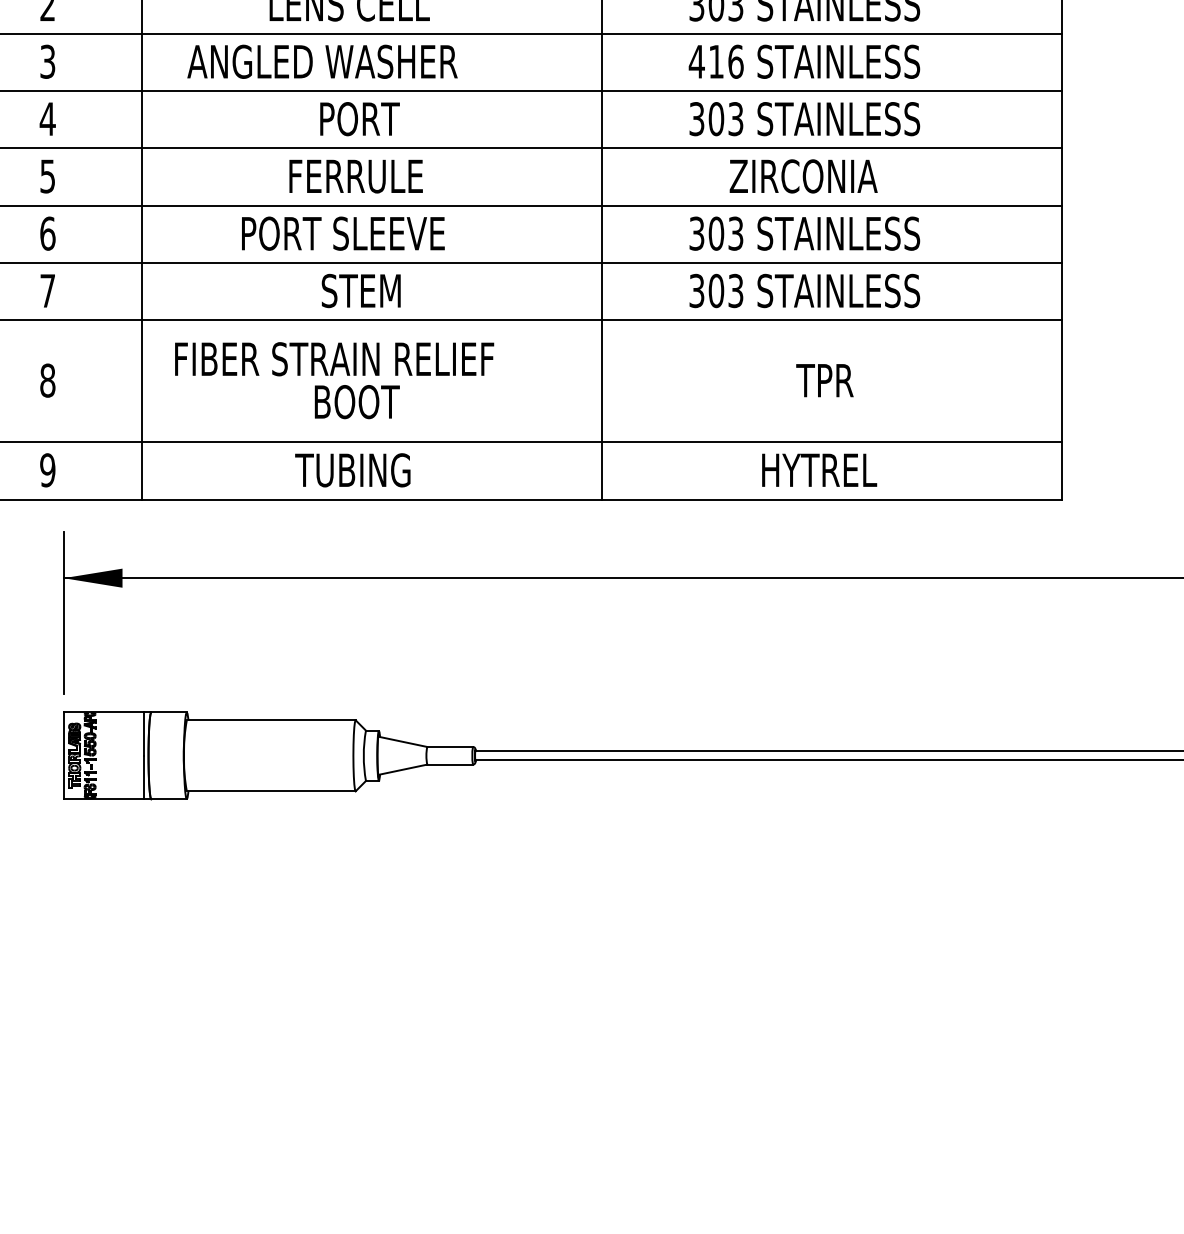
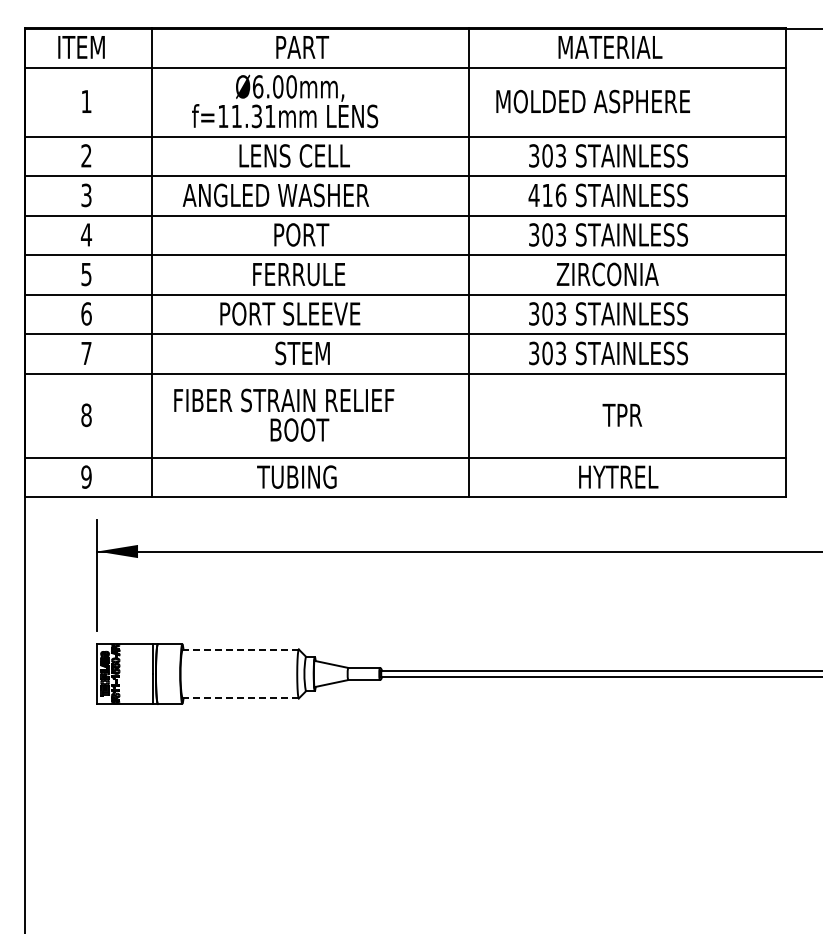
line: (271, 720) -> (240, 649), solid -> dashed
line: (272, 791) -> (241, 698), solid -> dashed

